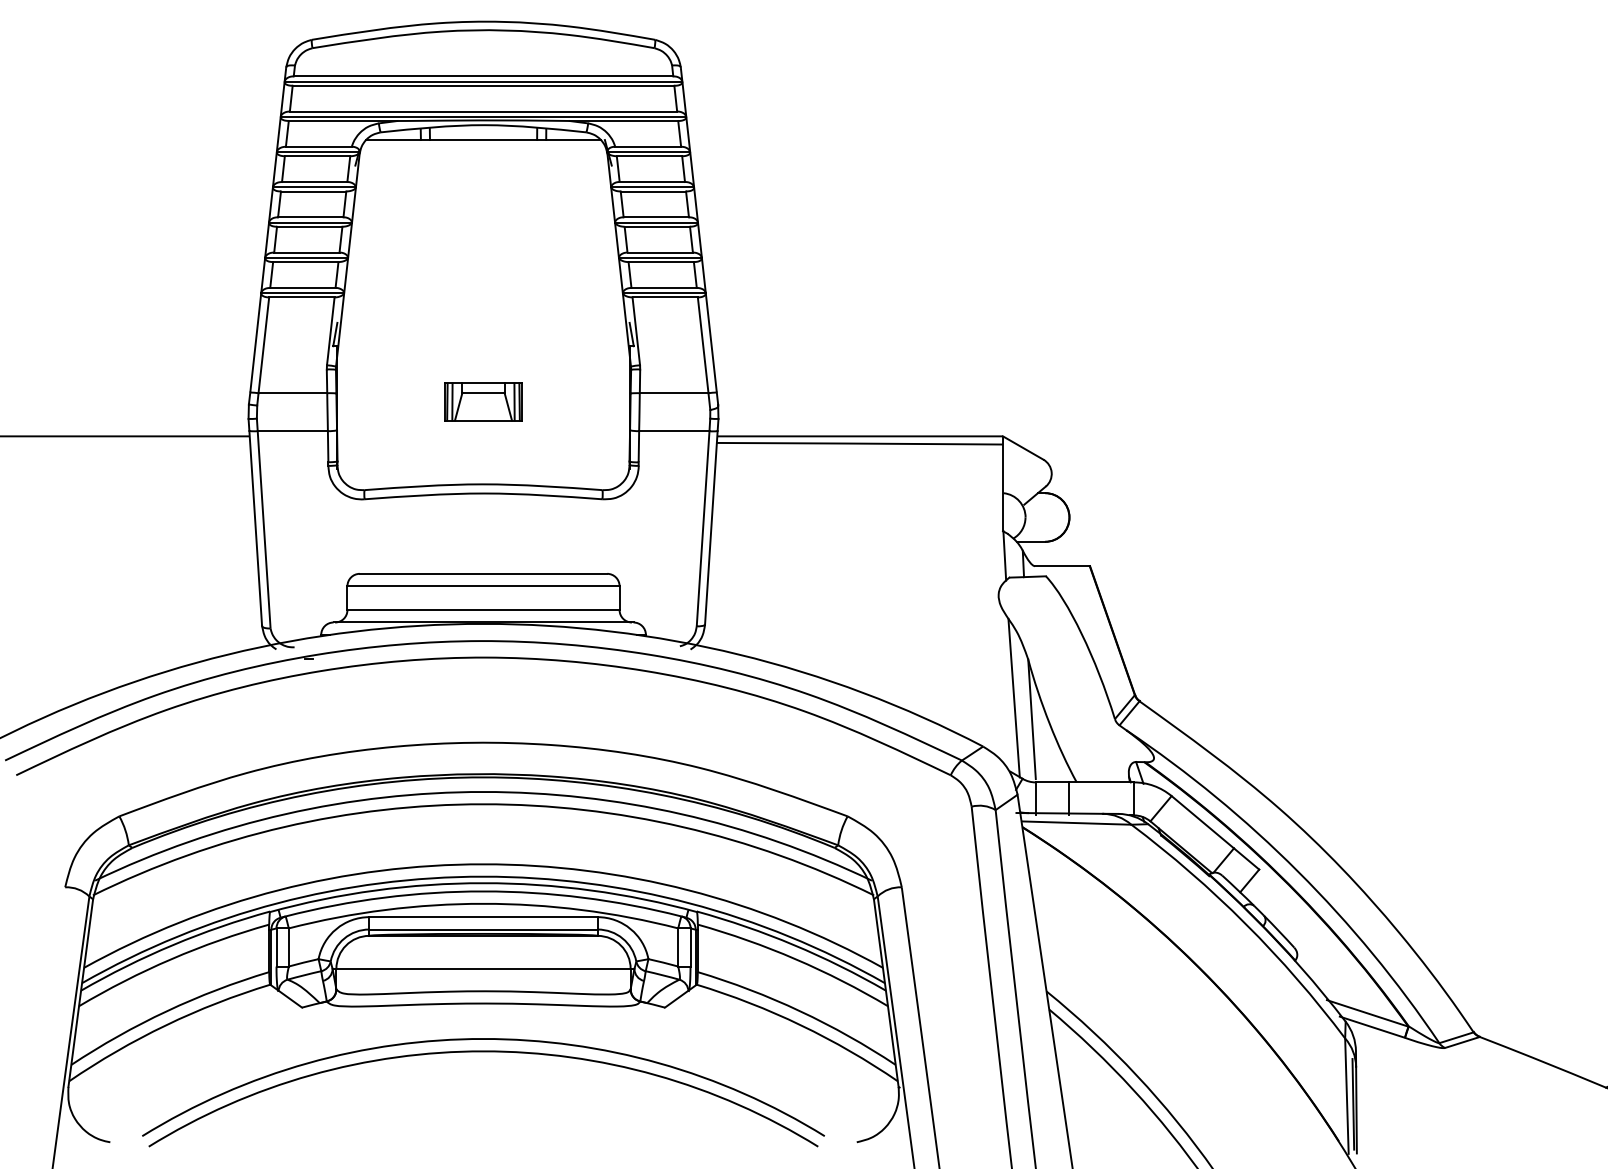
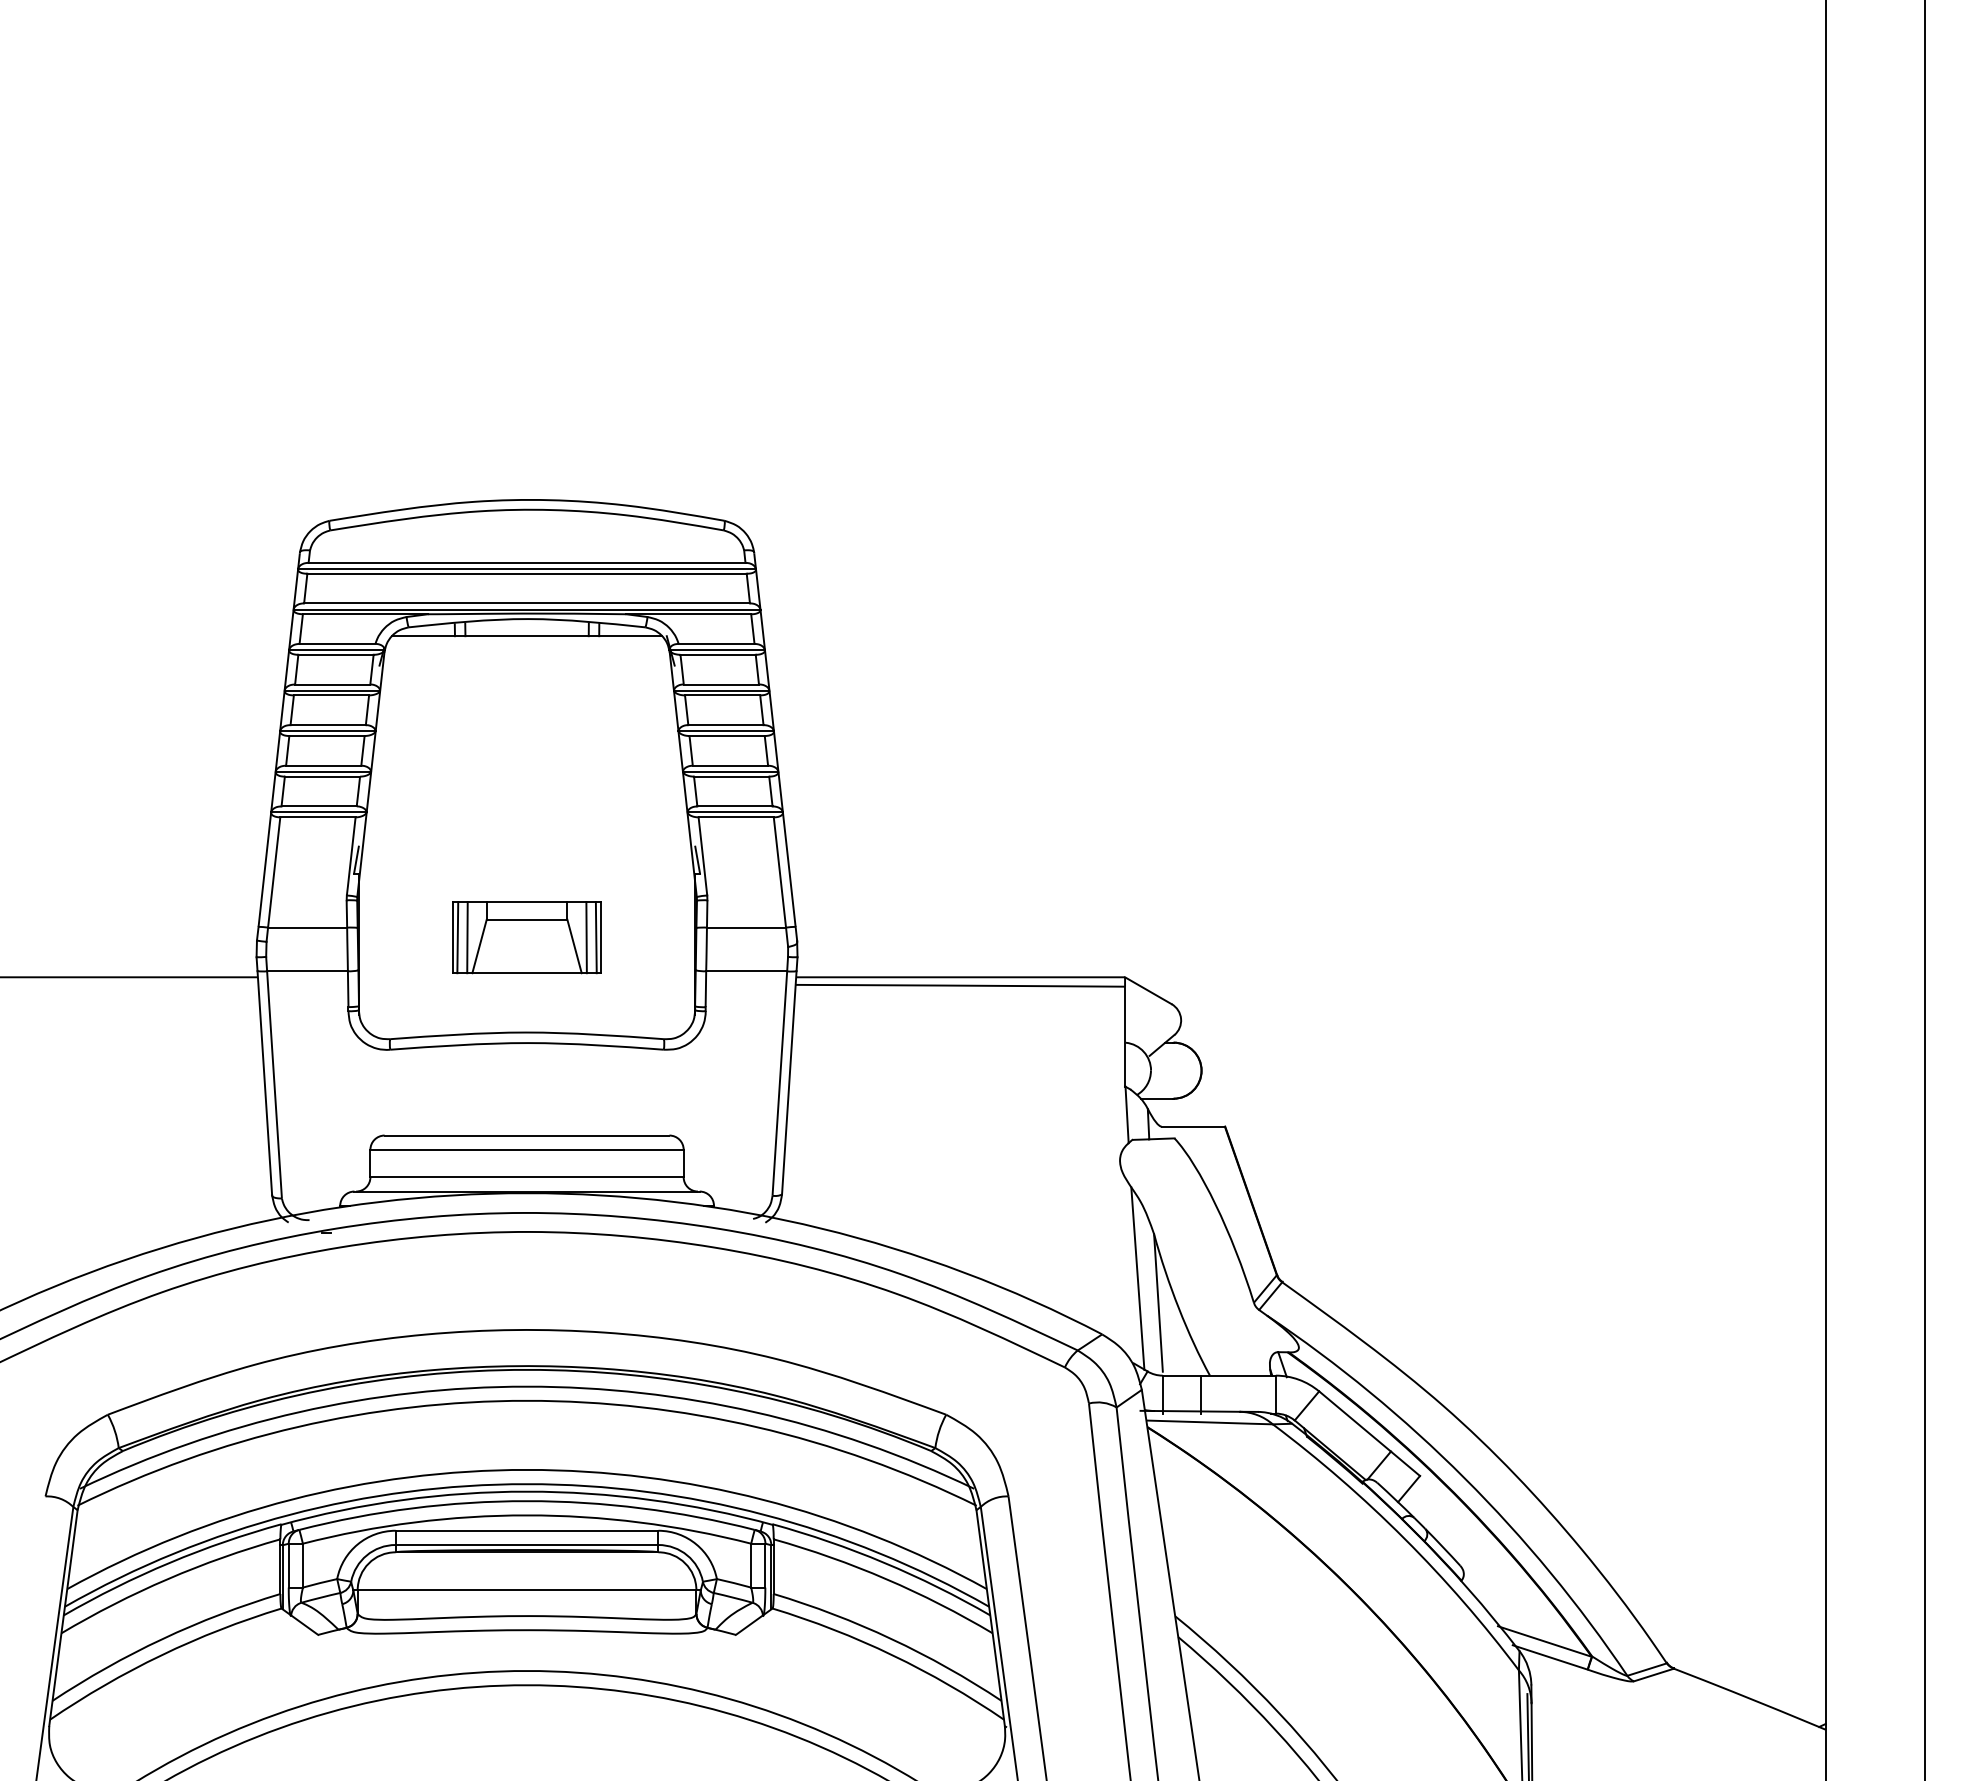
part: (483, 401) -> (526, 937), size x1.67

